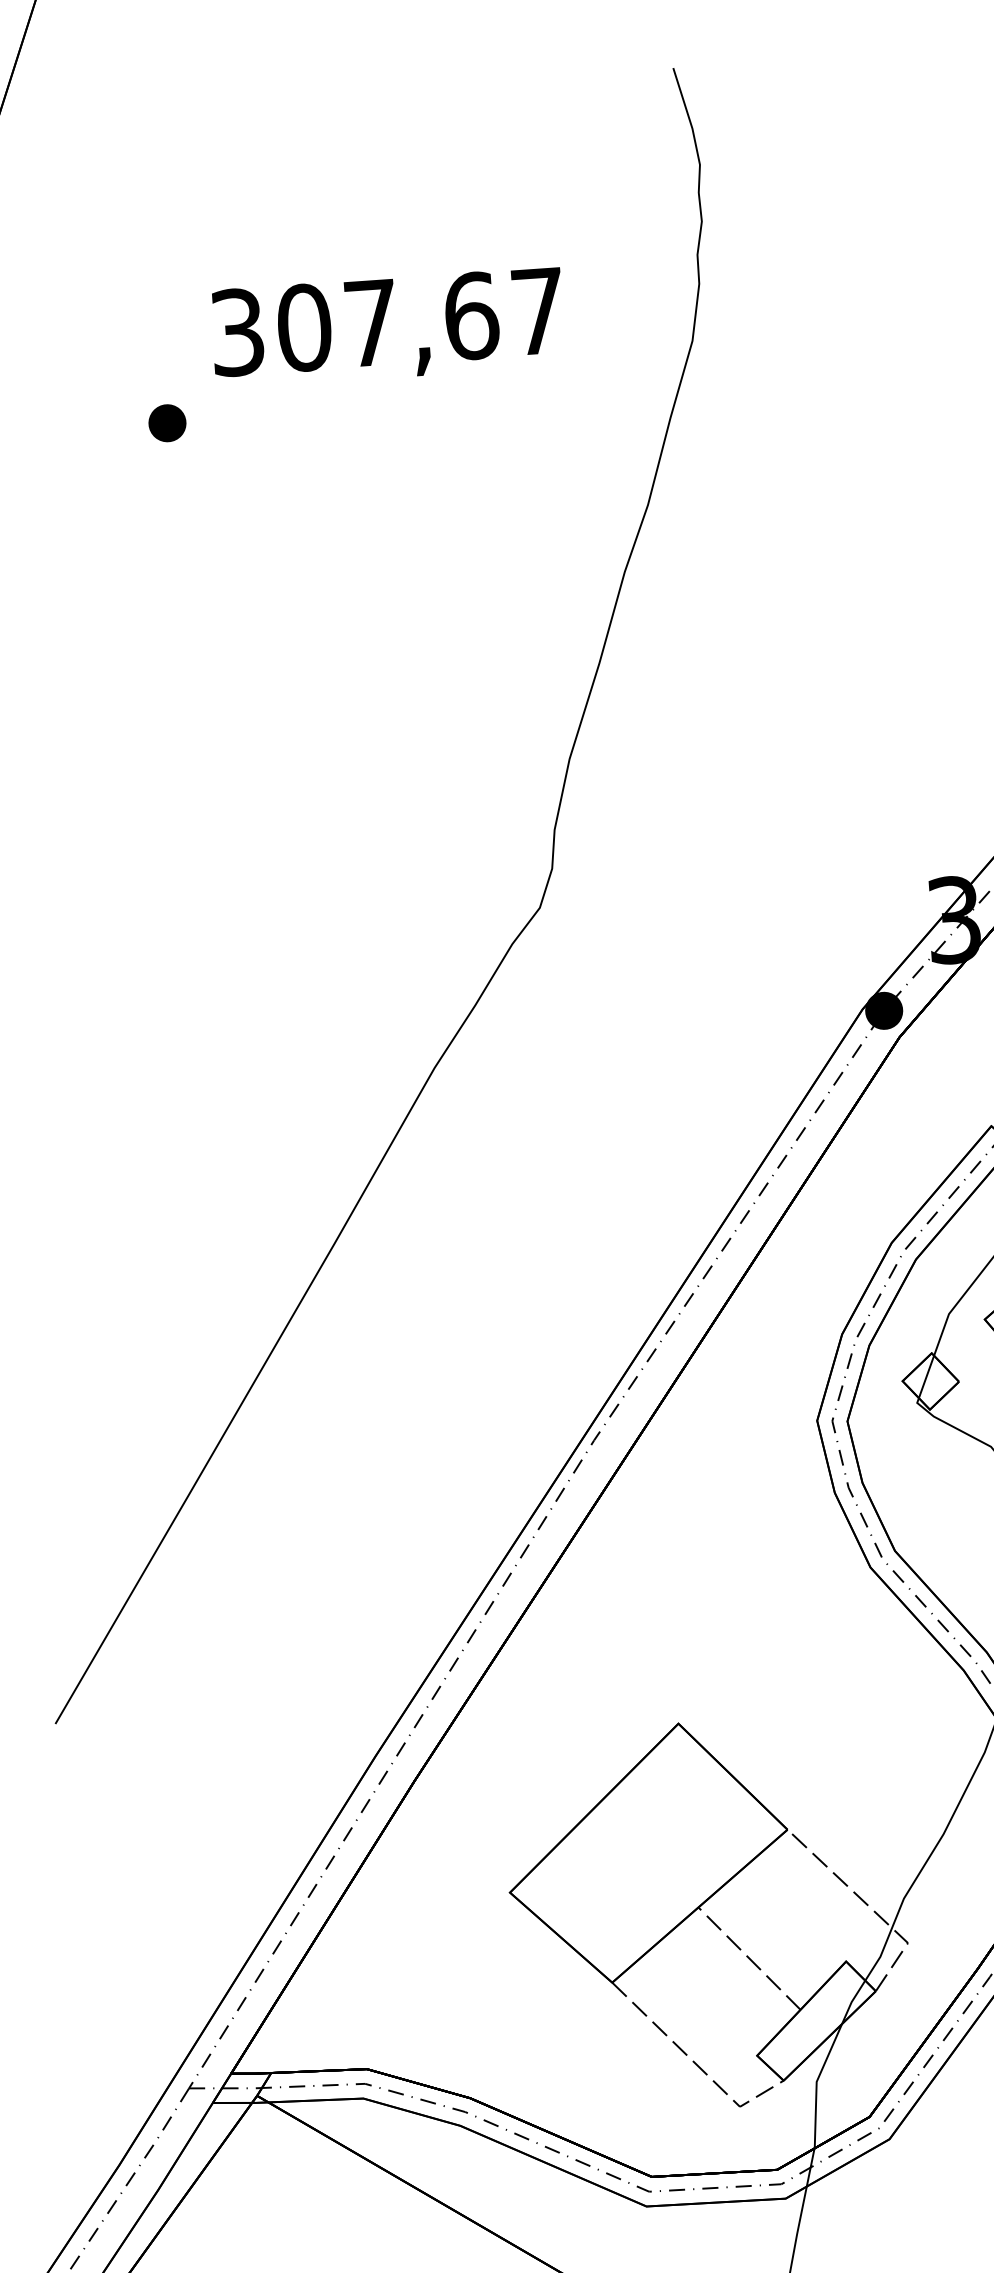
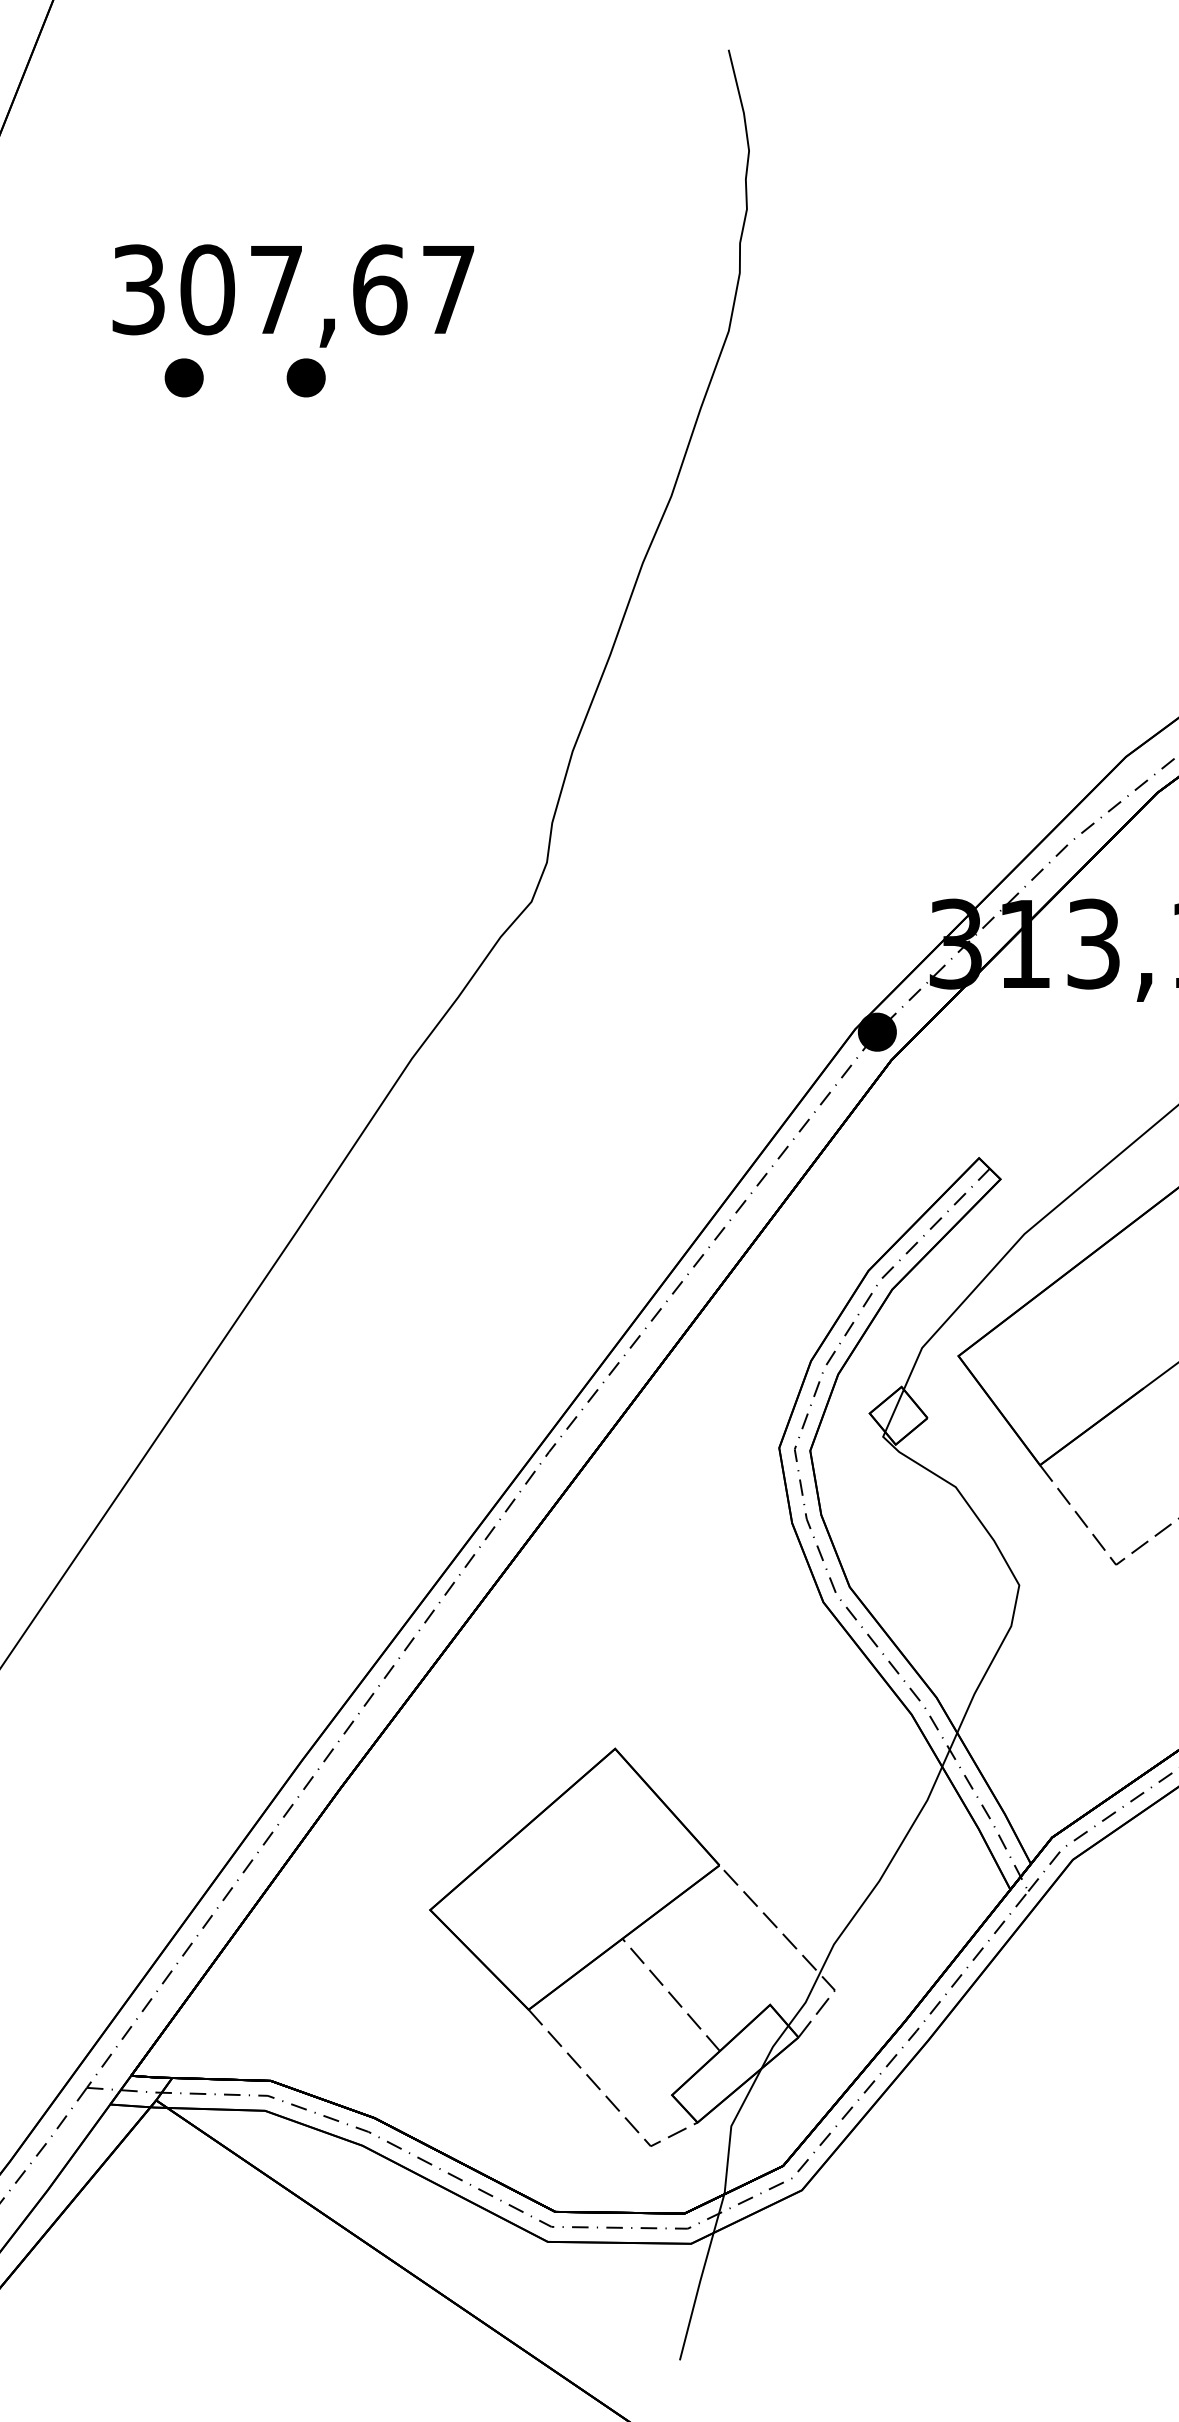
text: (388, 327) -> (293, 295), moved
part: (285, 414) -> (305, 377), added

